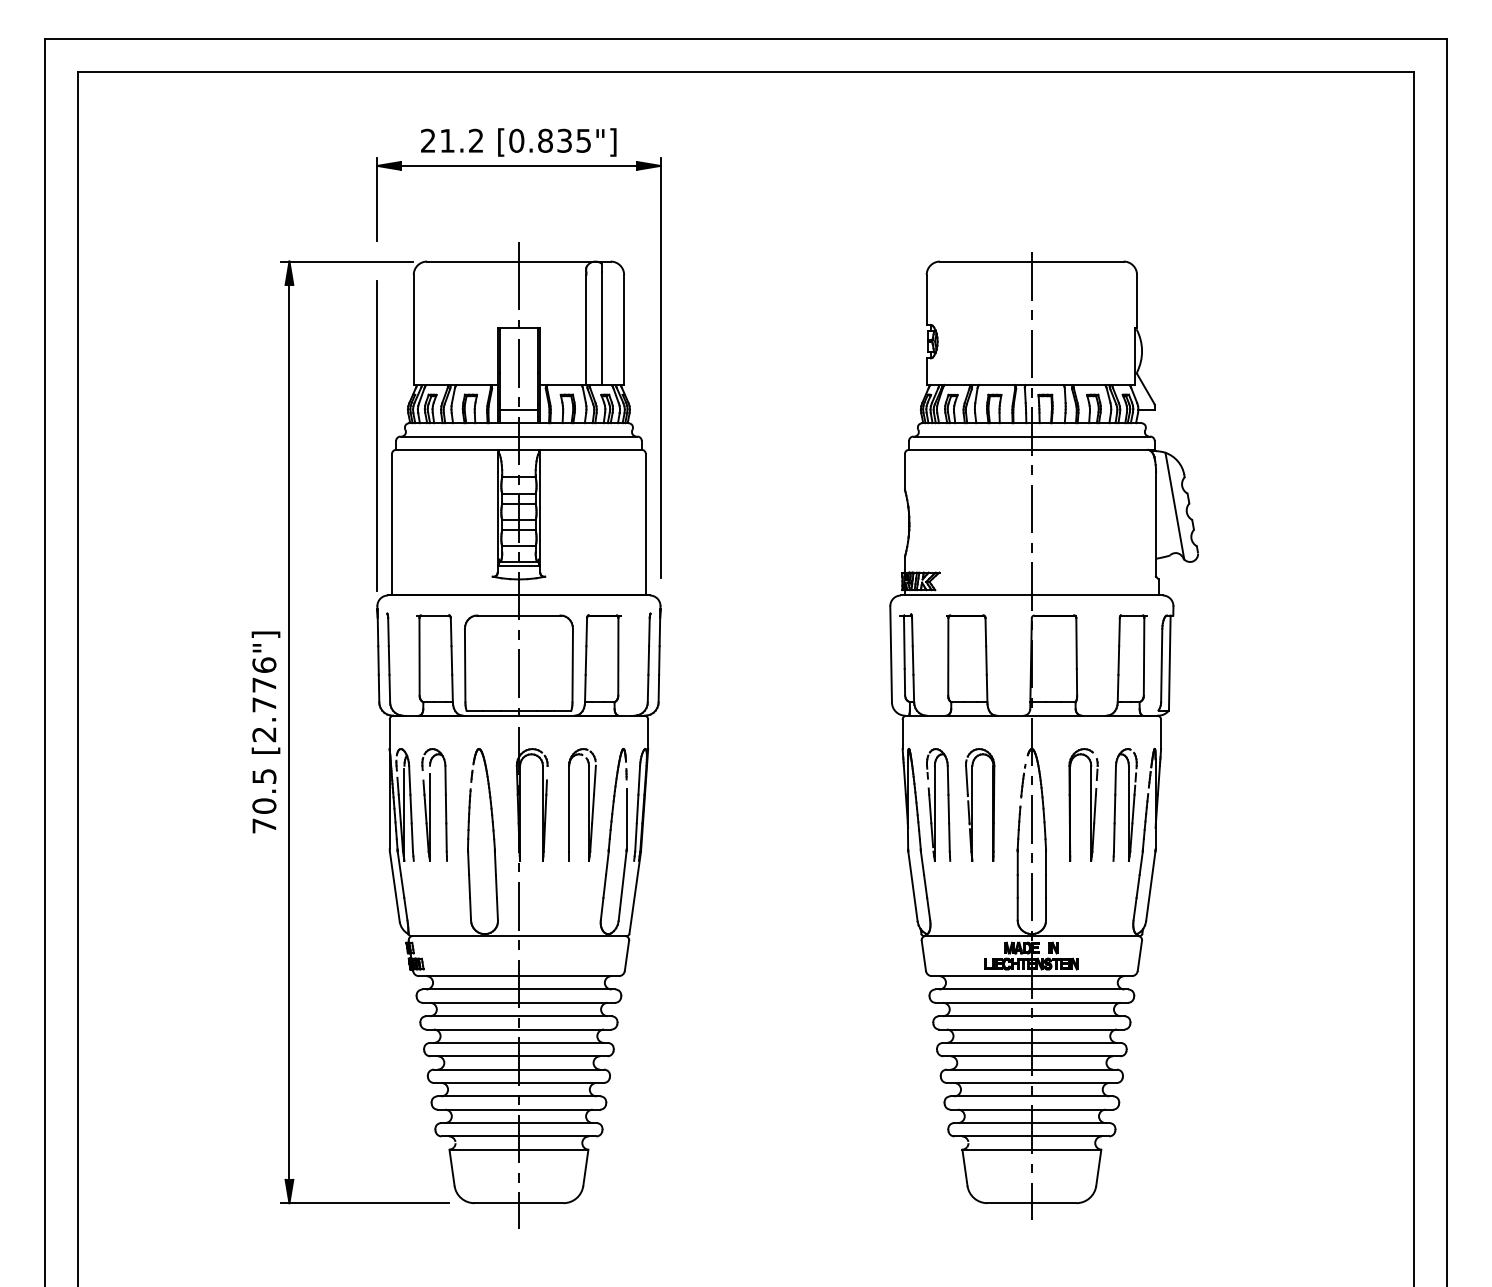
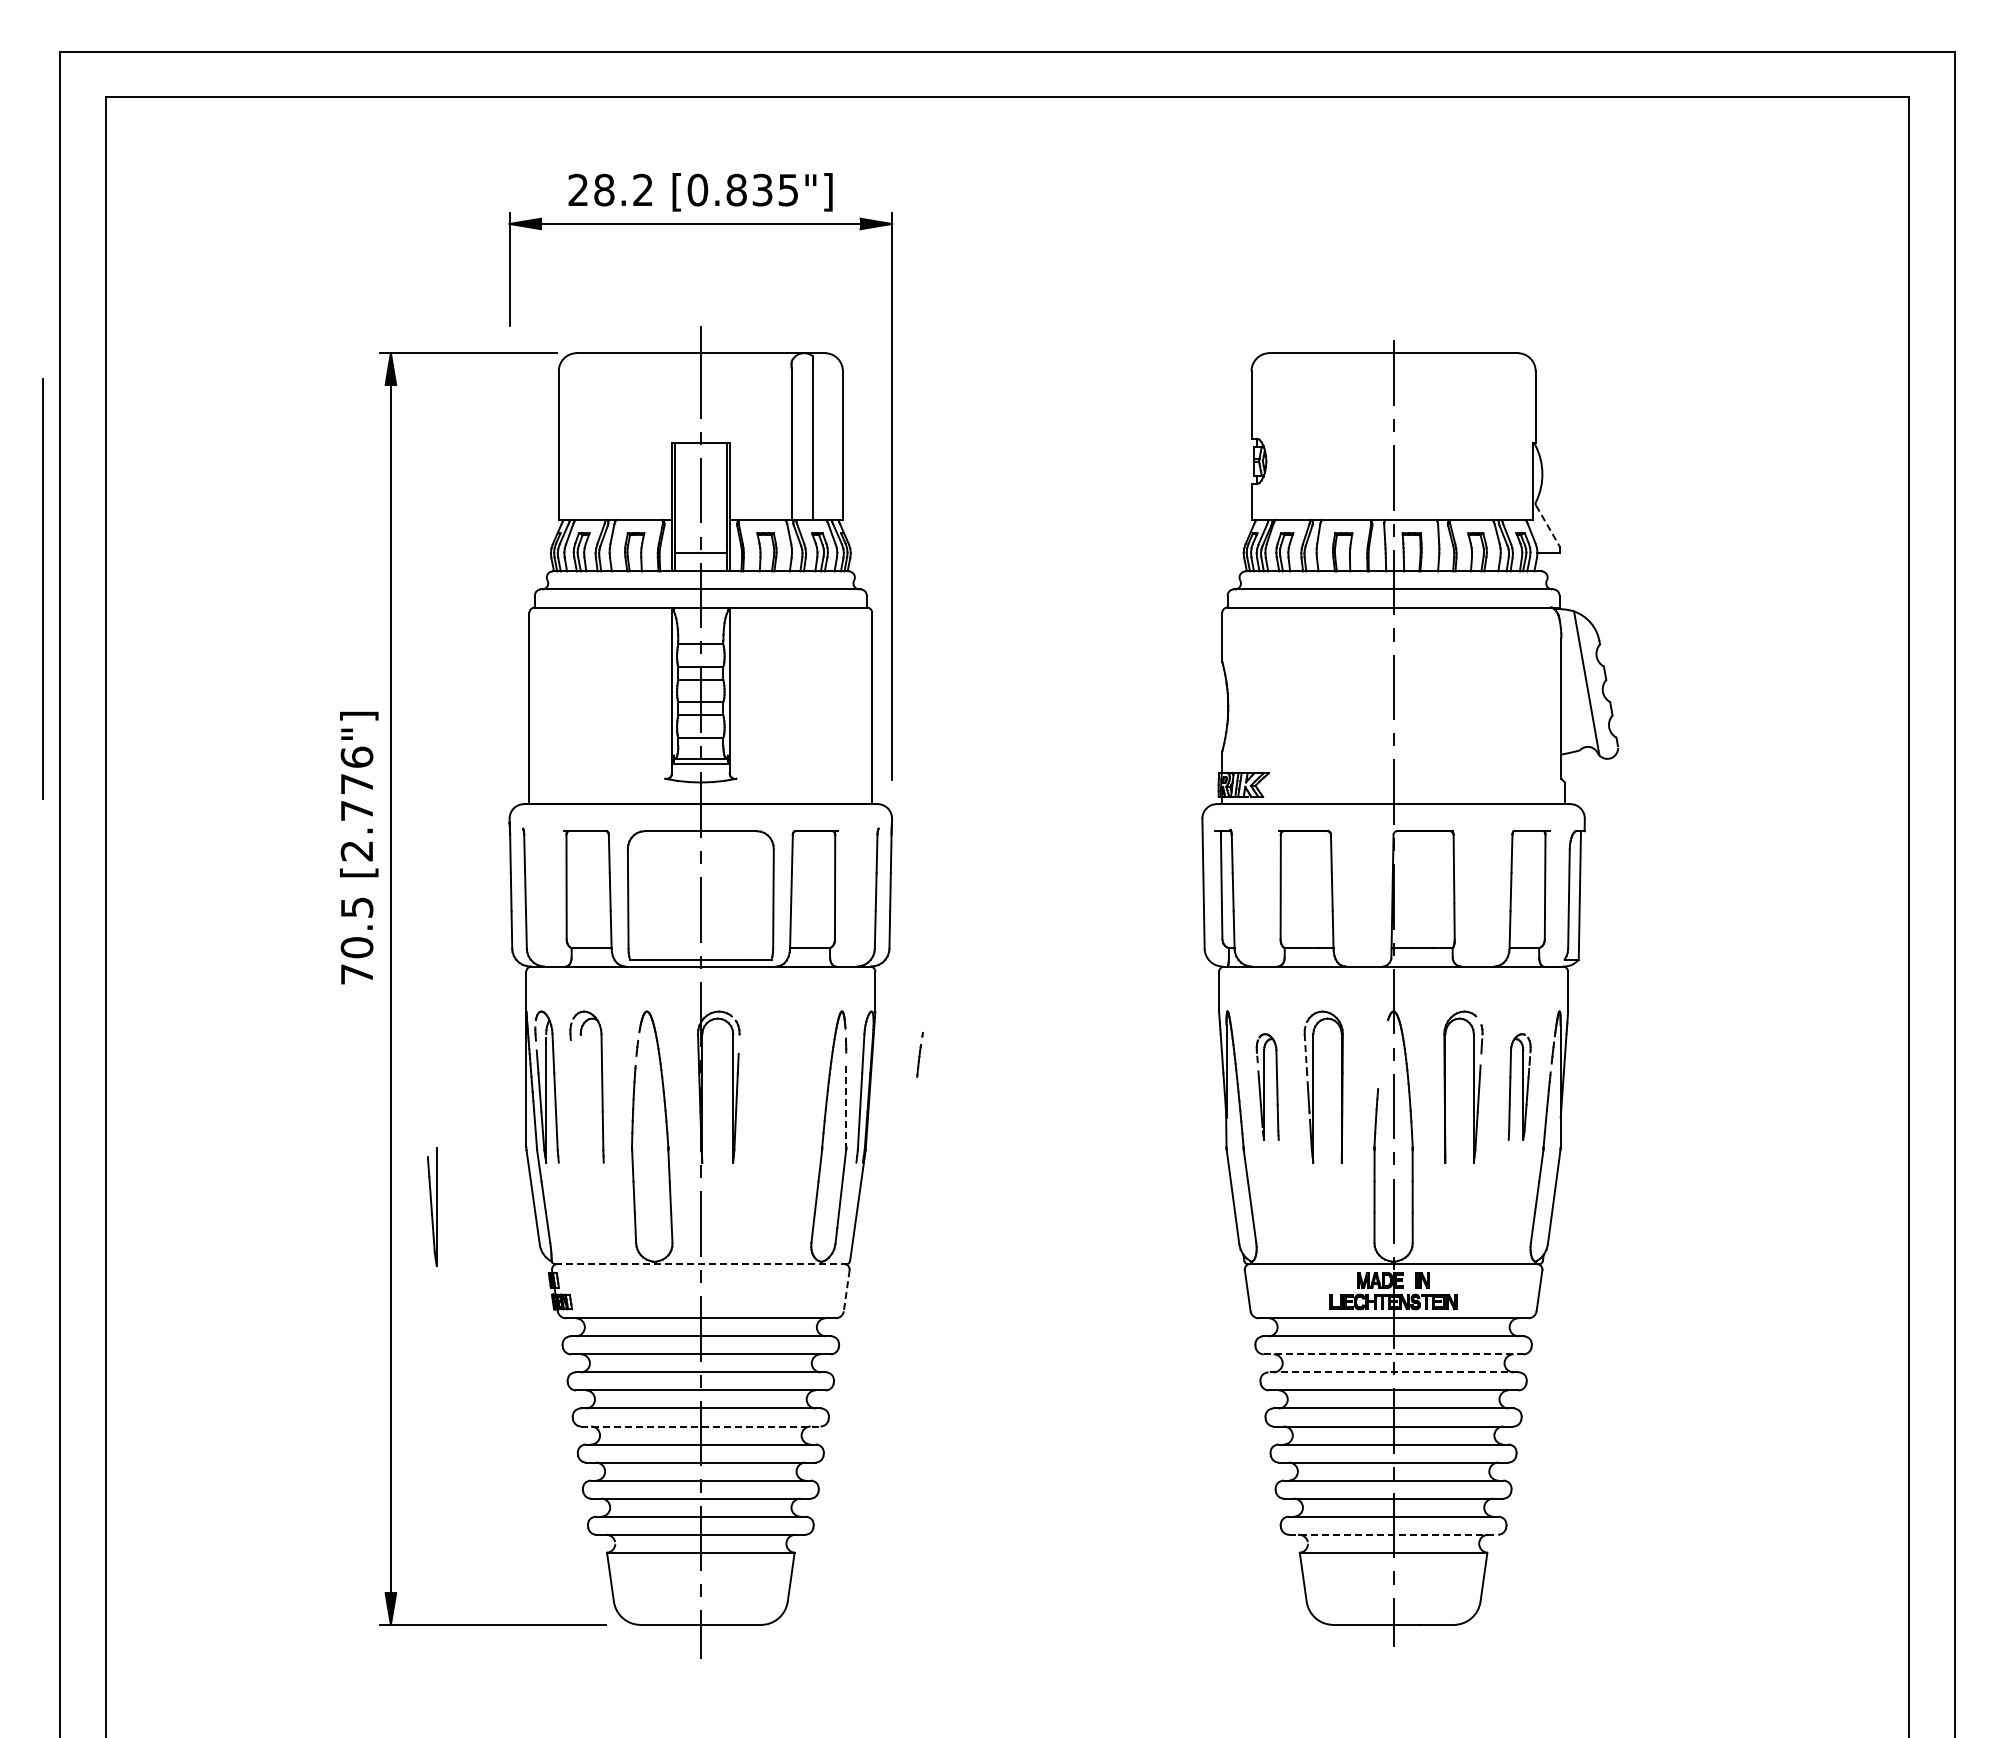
text: (447, 140) -> (604, 189), 21.2 -> 28.2
line: (1145, 389) -> (1547, 525), solid -> dashed
line: (377, 435) -> (42, 588), moved
text: (266, 731) -> (359, 847), moved
line: (966, 780) -> (1305, 1053), solid -> dashed
part: (1022, 780) -> (919, 1054), moved
part: (588, 804) -> (794, 1086), removed
part: (938, 804) -> (1267, 1086), size x0.7
part: (1125, 804) -> (1519, 1086), size x0.7
part: (426, 817) -> (432, 1206), moved
line: (626, 819) -> (846, 1106), solid -> dashed
line: (518, 936) -> (700, 1264), solid -> dashed
line: (626, 955) -> (846, 1290), solid -> dashed
line: (1031, 1002) -> (1393, 1354), solid -> dashed
line: (1031, 1016) -> (1393, 1372), solid -> dashed
line: (518, 1056) -> (700, 1426), solid -> dashed
line: (1031, 1136) -> (1393, 1534), solid -> dashed

